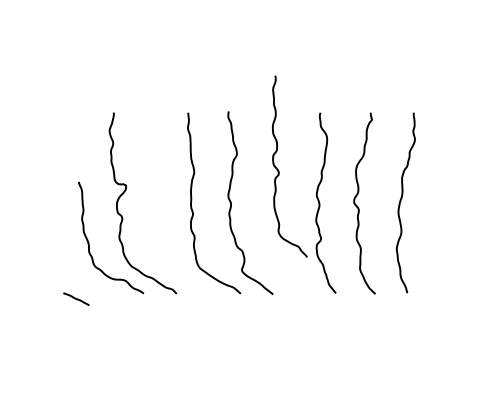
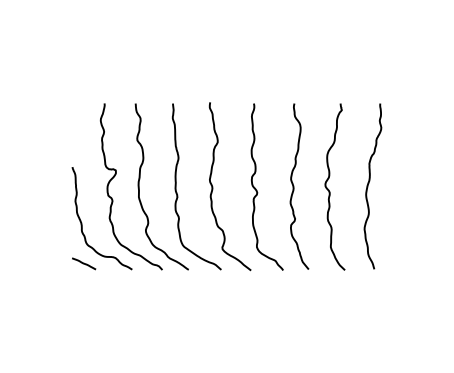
curve: (279, 170) -> (257, 190), moved
curve: (152, 207) -> (140, 190), added
line: (76, 298) -> (84, 263), moved

